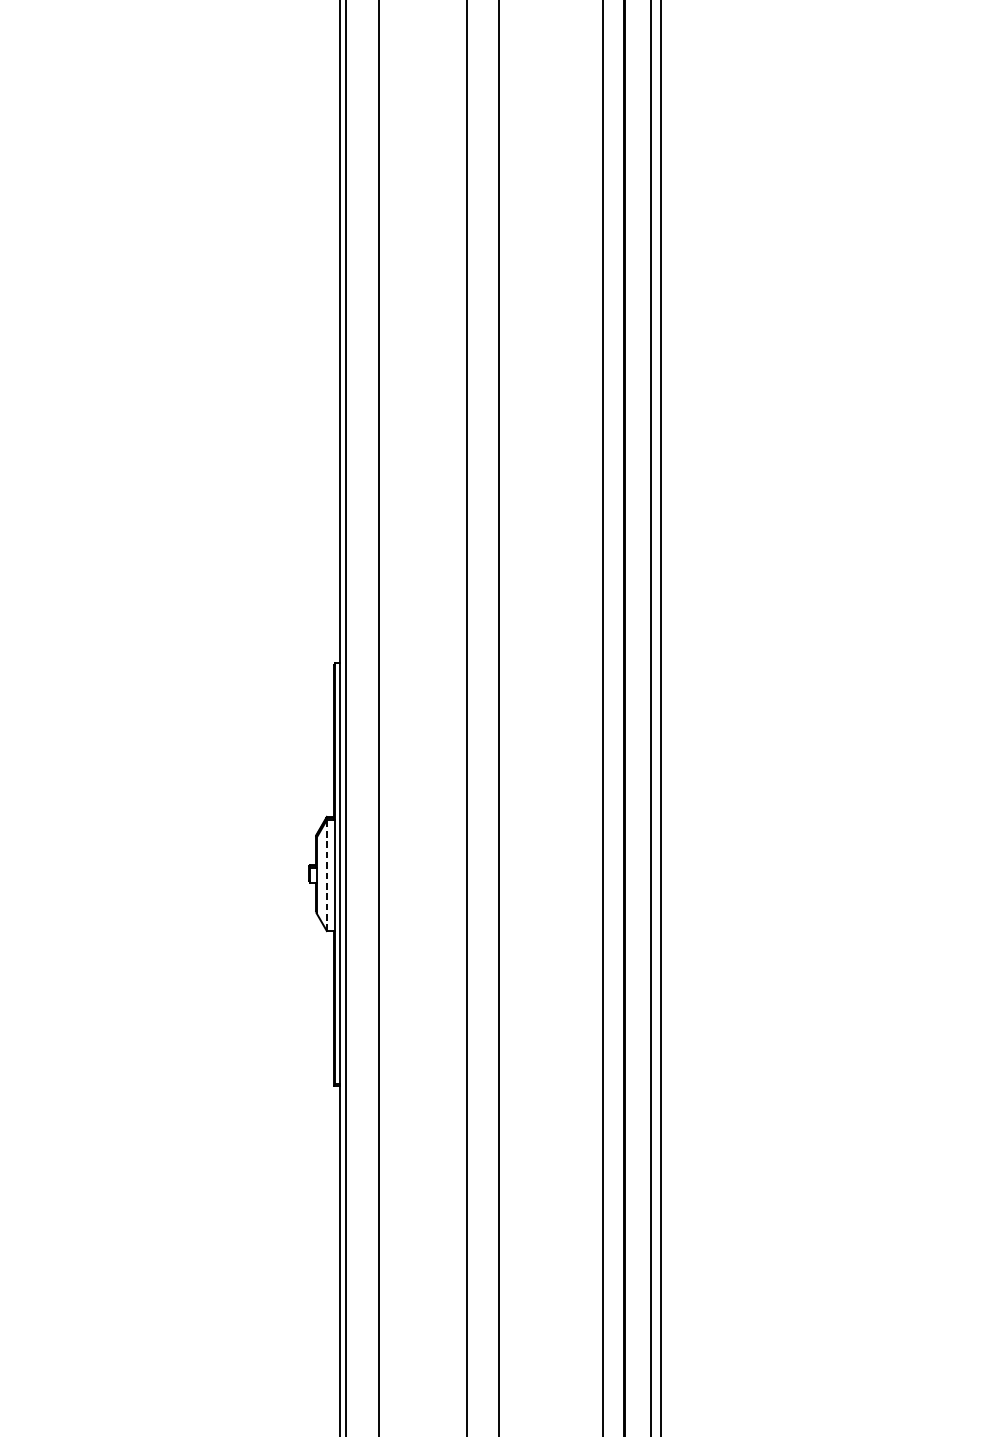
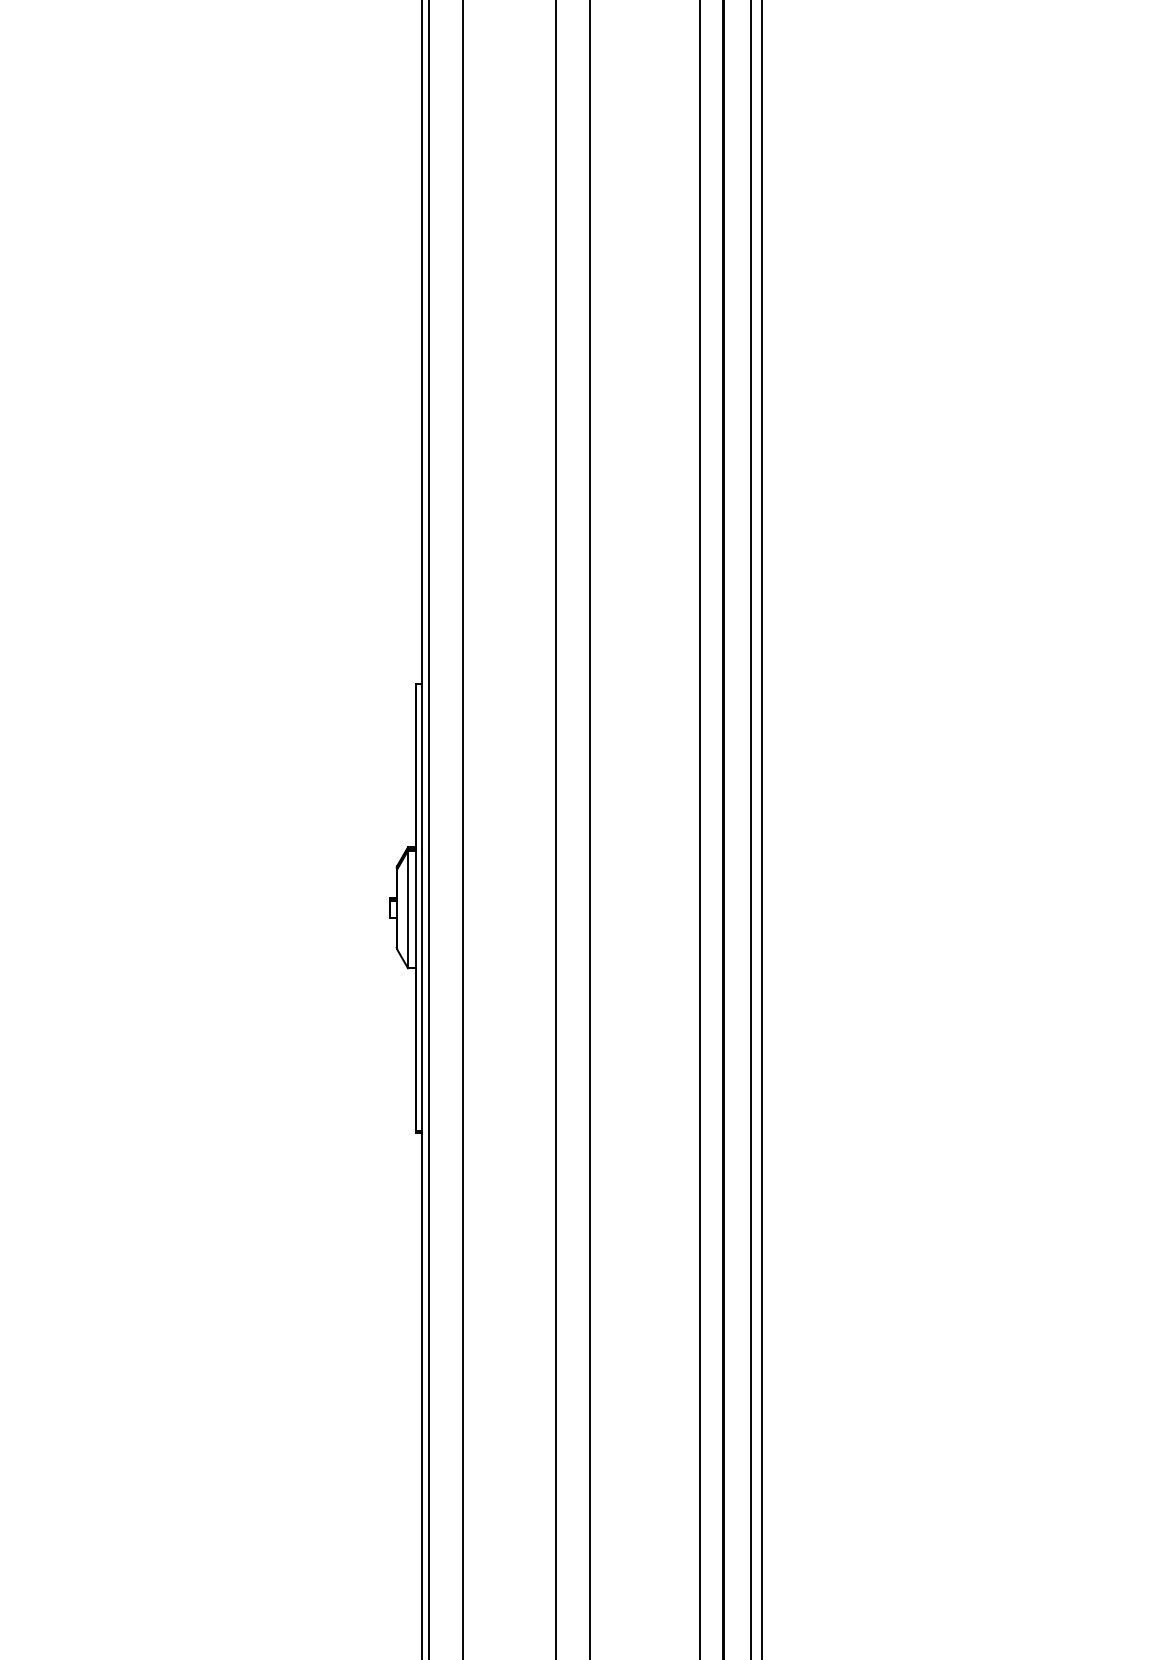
line: (327, 875) -> (408, 909), dashed -> solid

